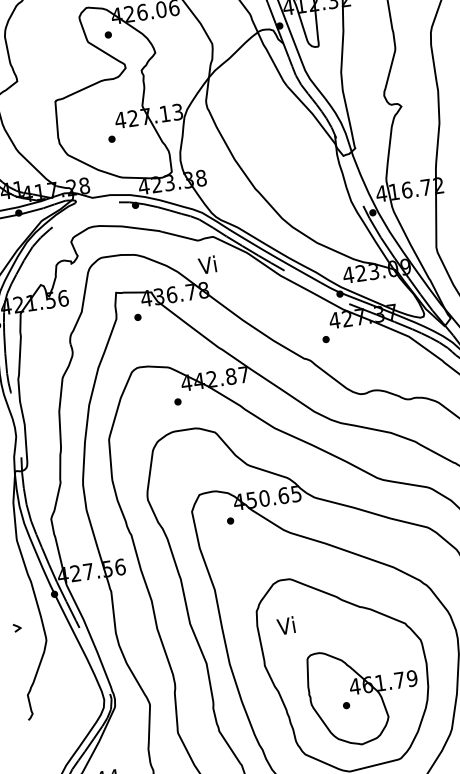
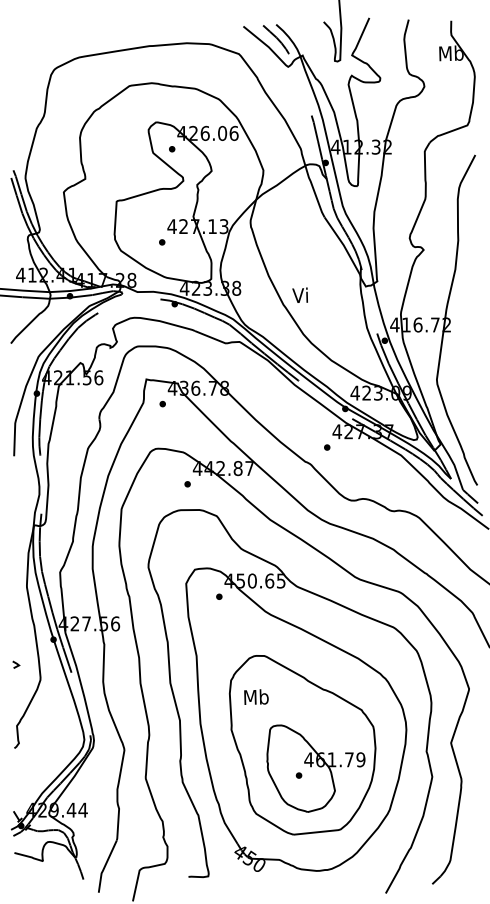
text: (206, 264) -> (299, 294), moved
text: (287, 625) -> (256, 696), Vi -> Mb

